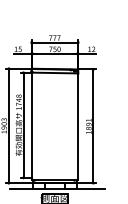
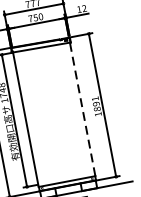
line: (77, 126) -> (82, 109), solid -> dashed

